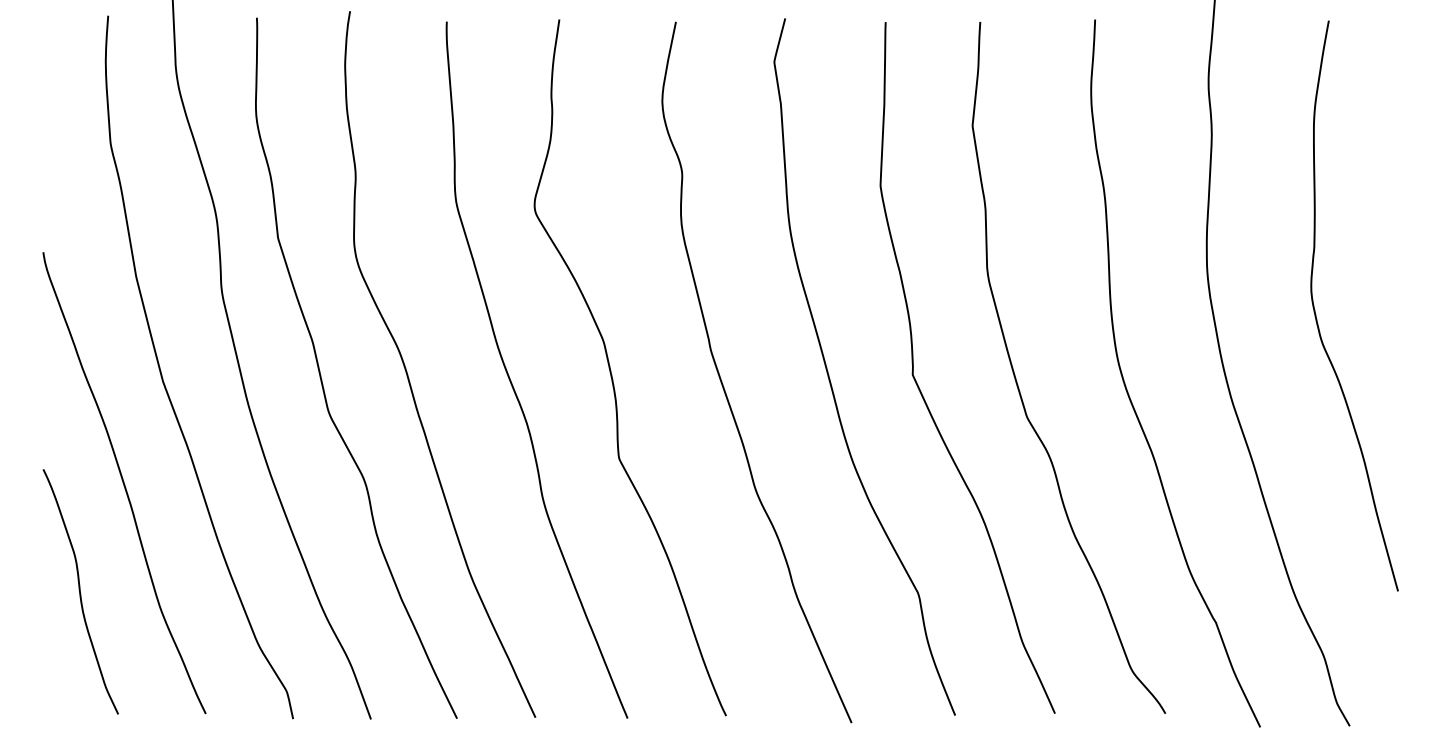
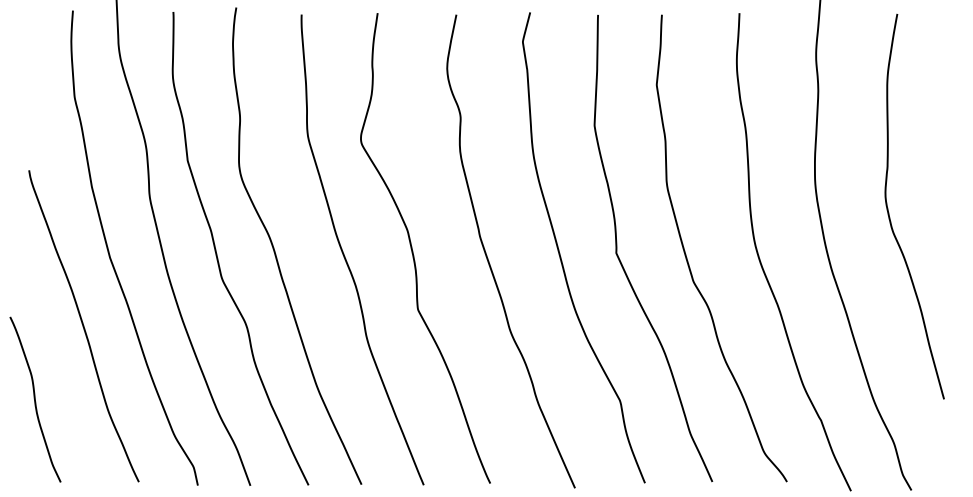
curve: (80, 591) -> (35, 399), moved

